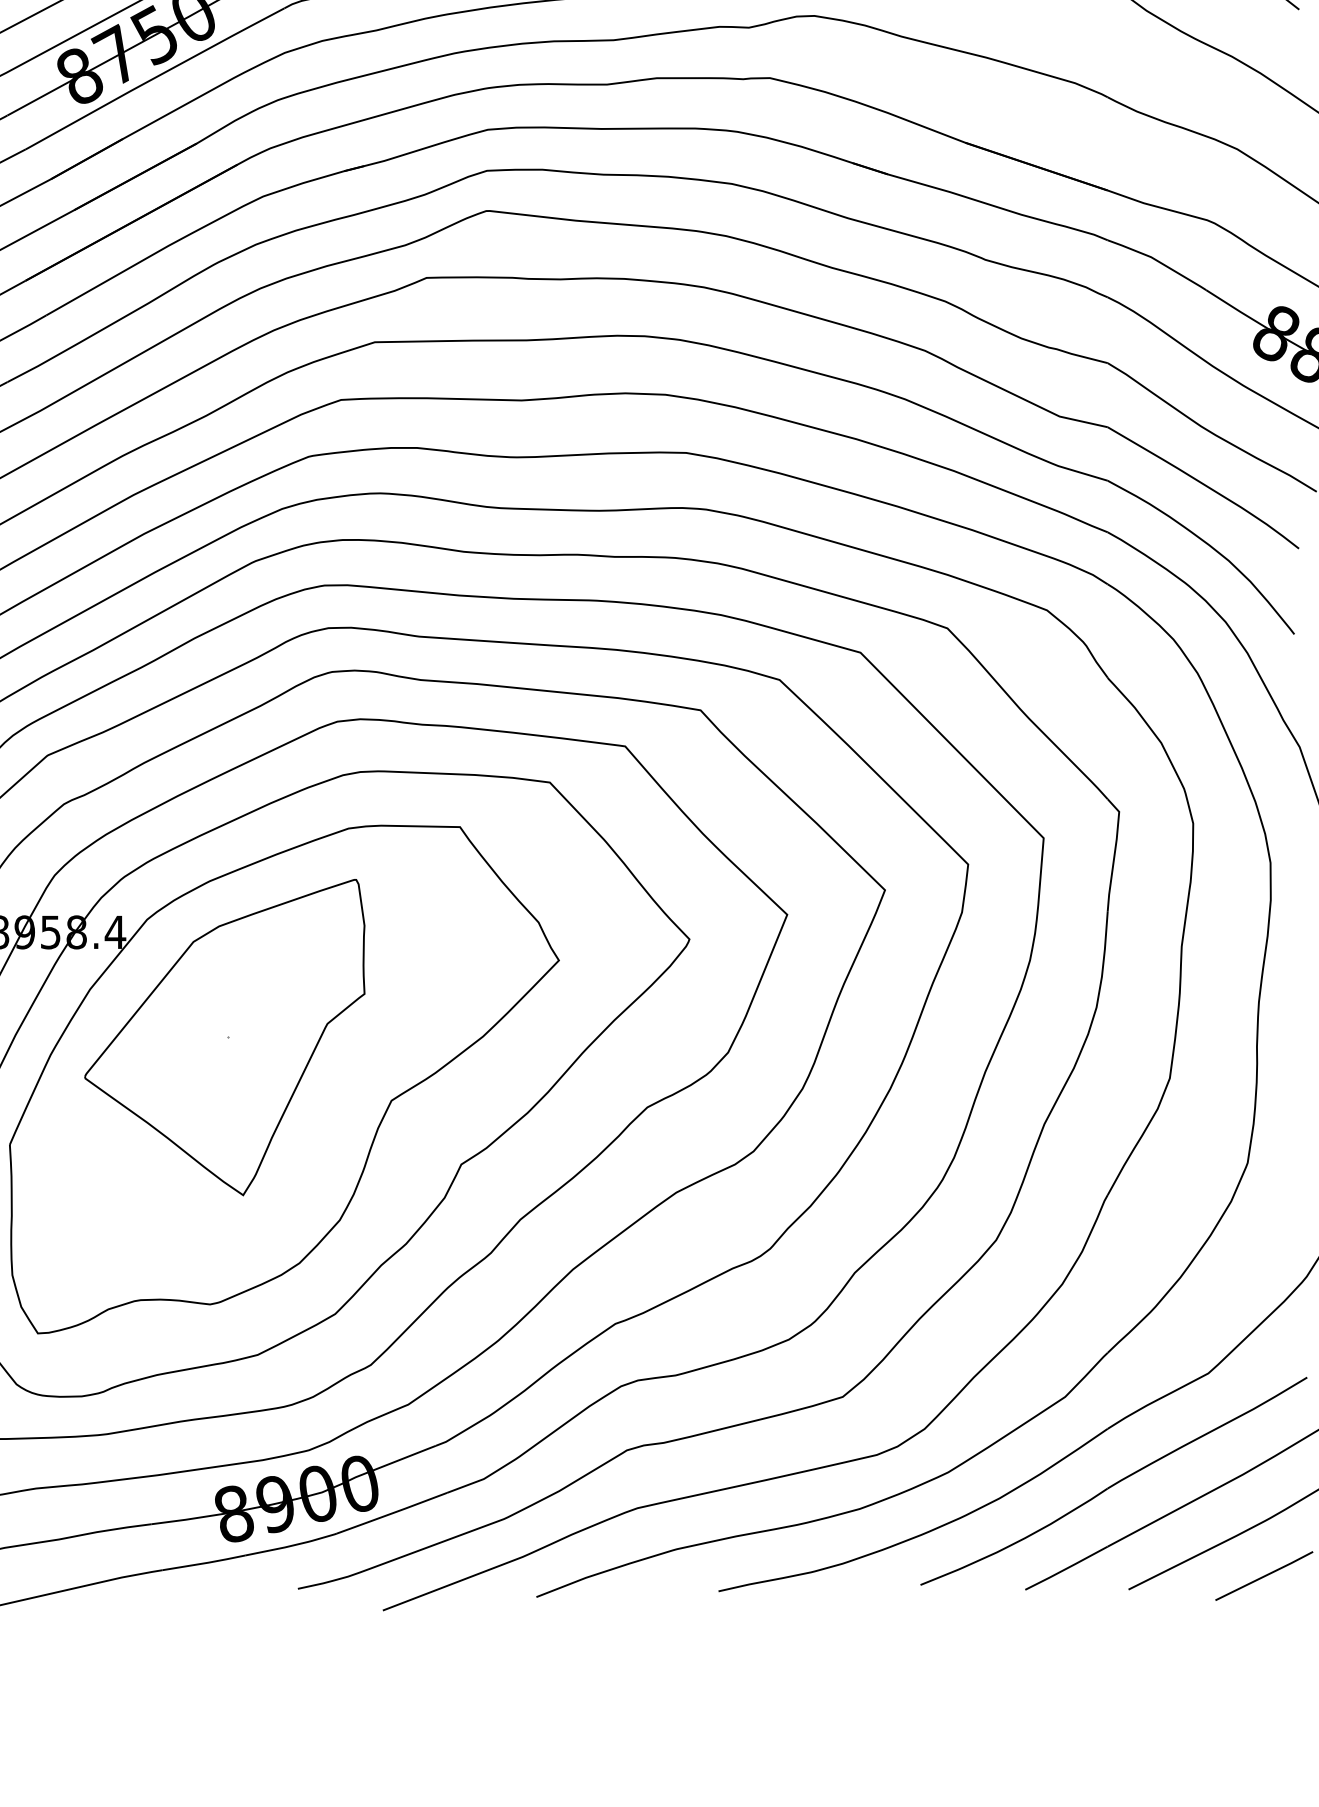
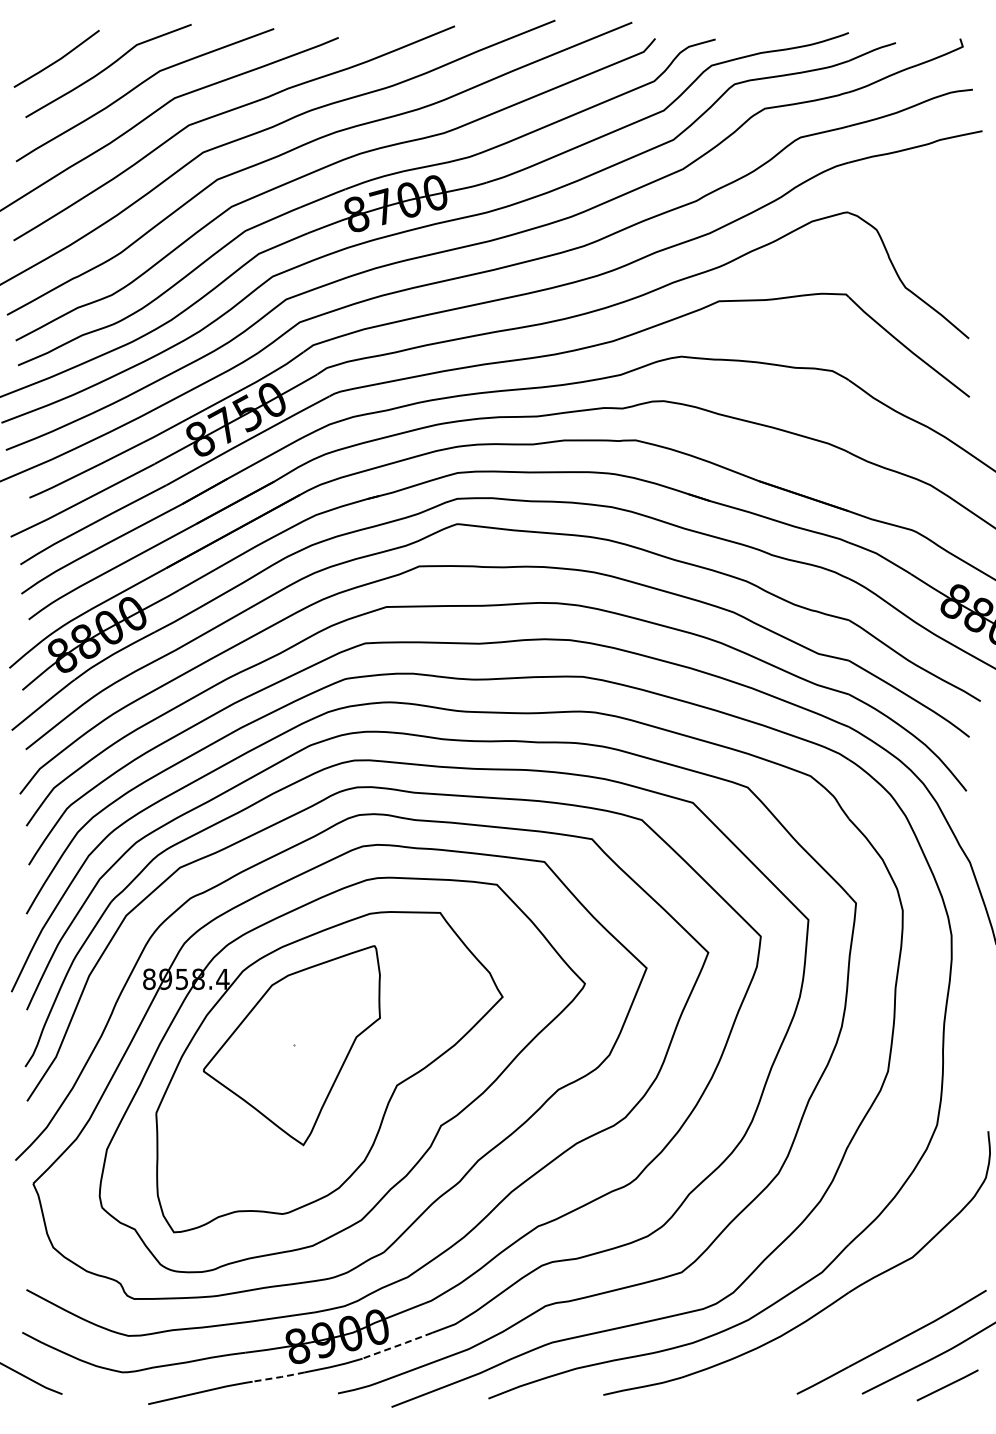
part: (1113, 1481) -> (852, 1325), removed
line: (392, 1512) -> (397, 1345), solid -> dashed
line: (205, 1563) -> (279, 1377), solid -> dashed

